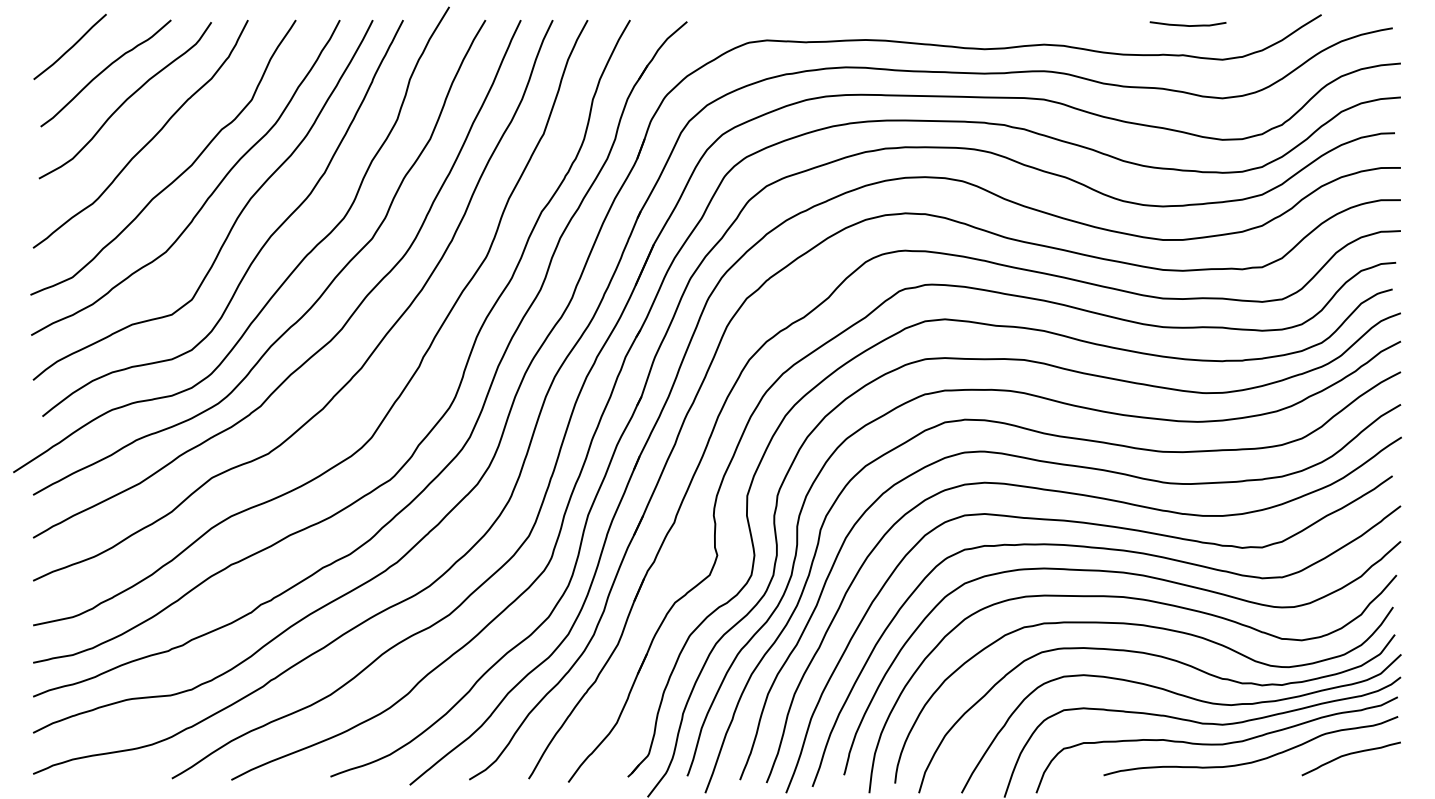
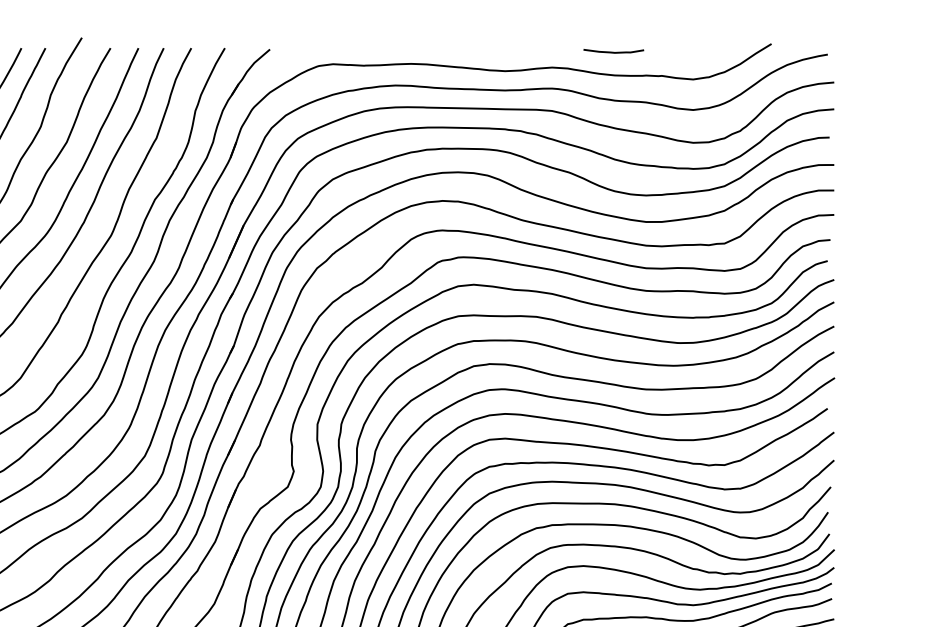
curve: (1186, 24) -> (612, 51), moved

